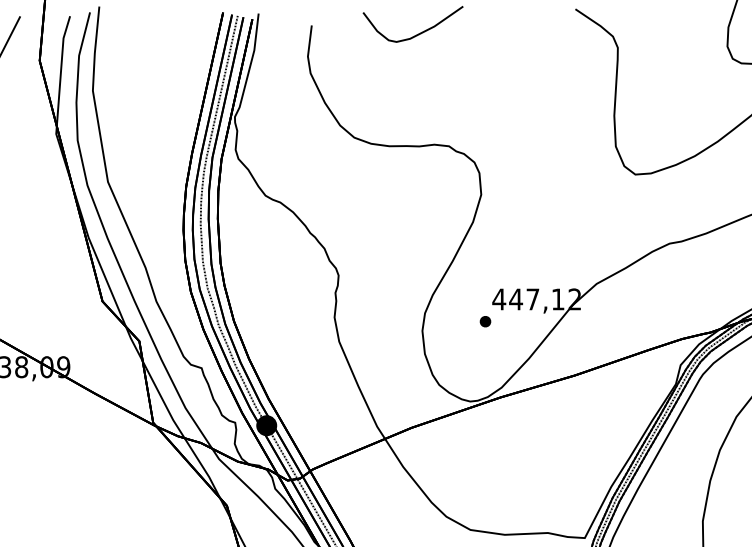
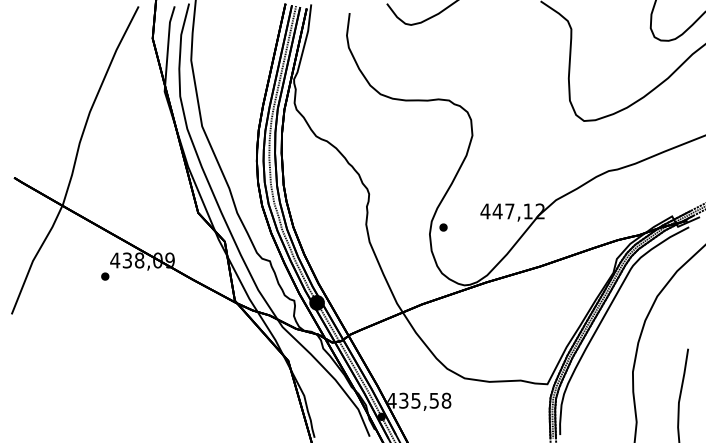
part: (485, 321) -> (443, 227), moved

